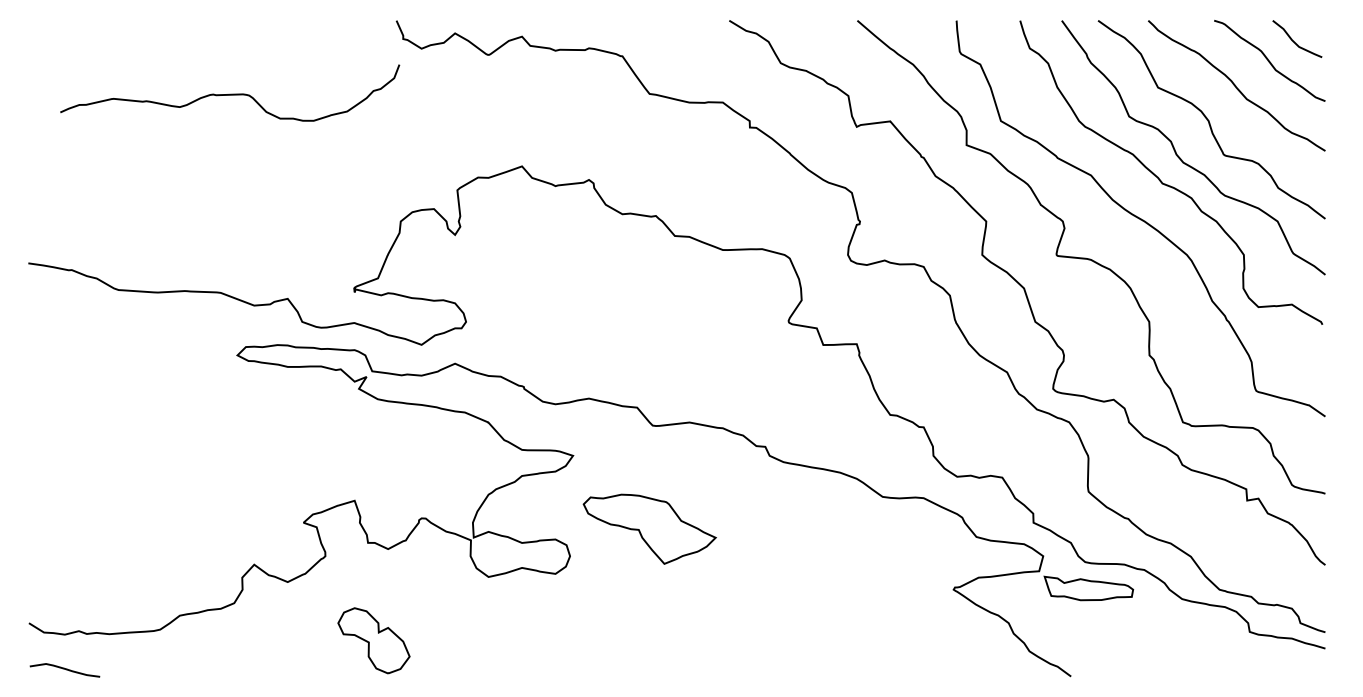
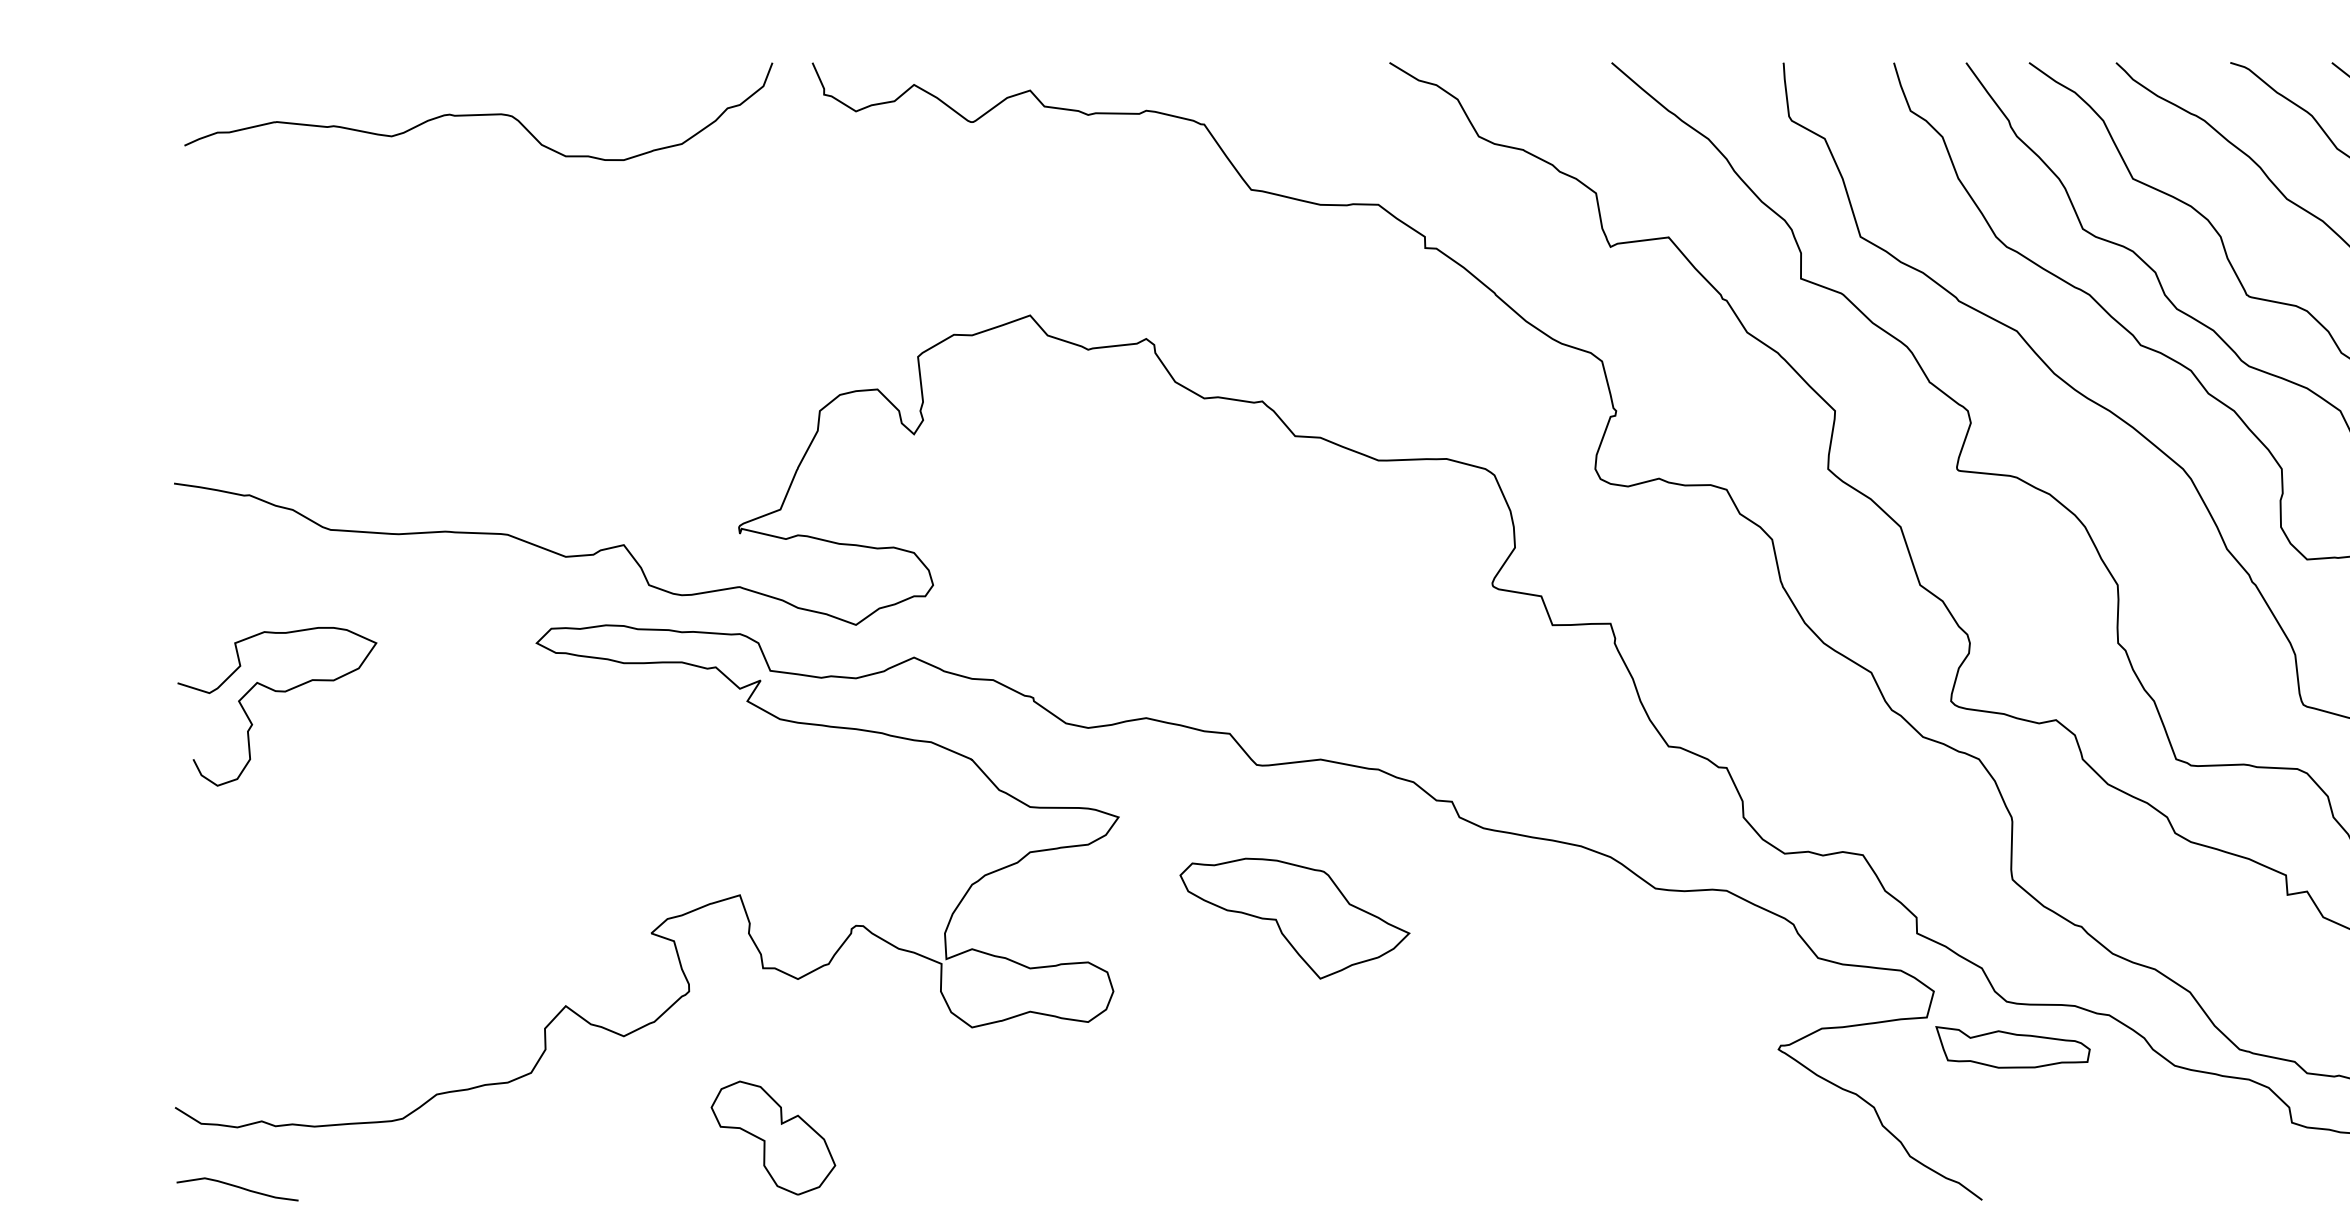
curve: (230, 93) -> (479, 112), moved
curve: (89, 384) -> (280, 693), added
part: (649, 528) -> (1294, 917), moved

